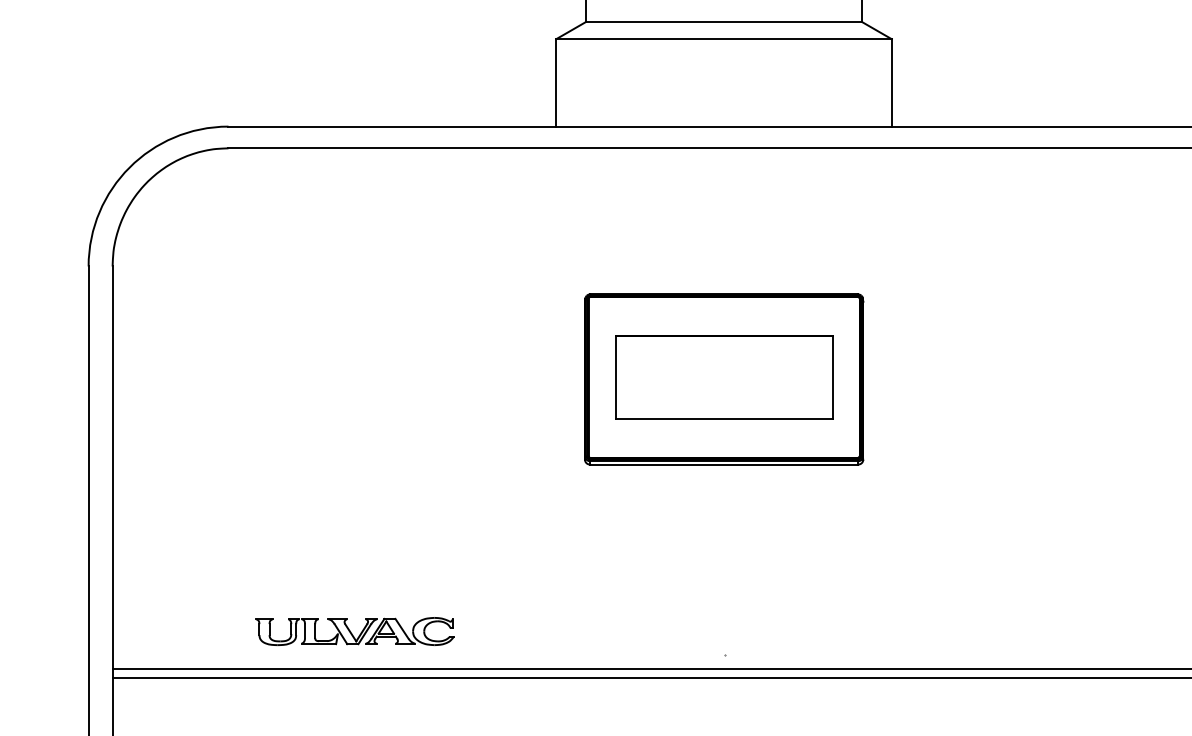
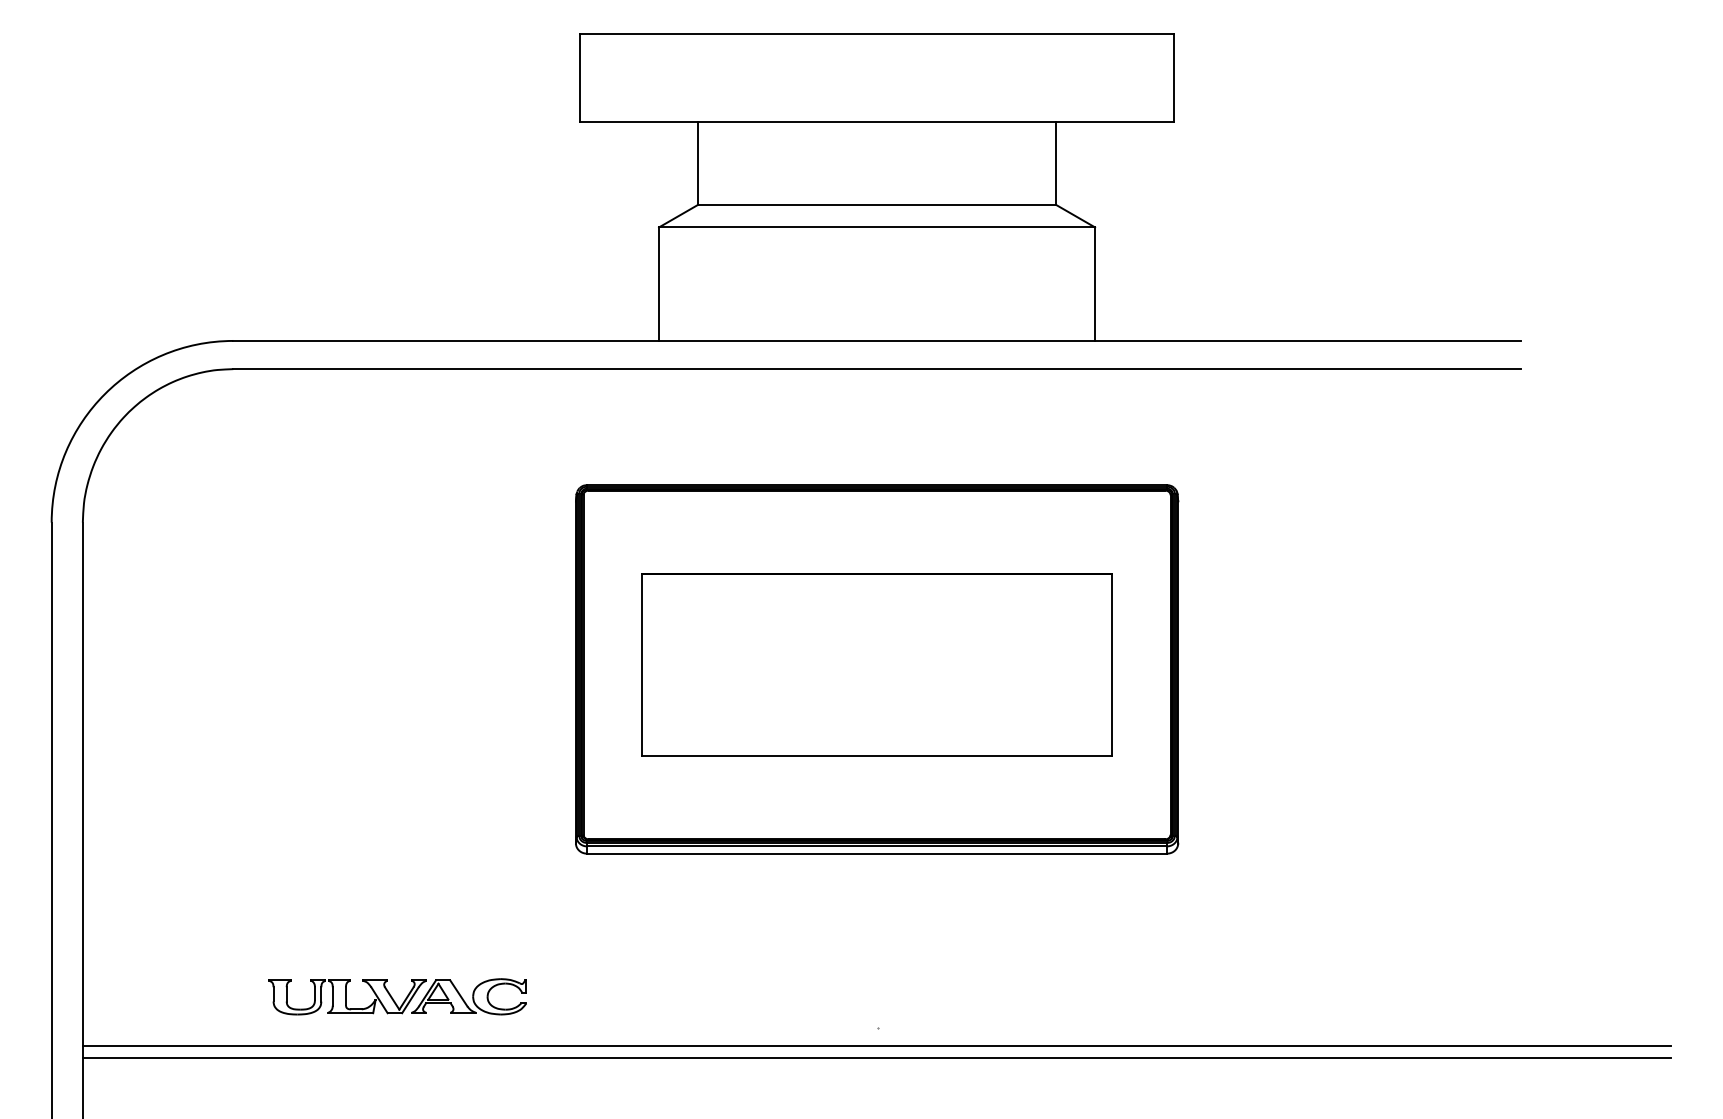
part: (724, 379) -> (877, 669), size x1.67

